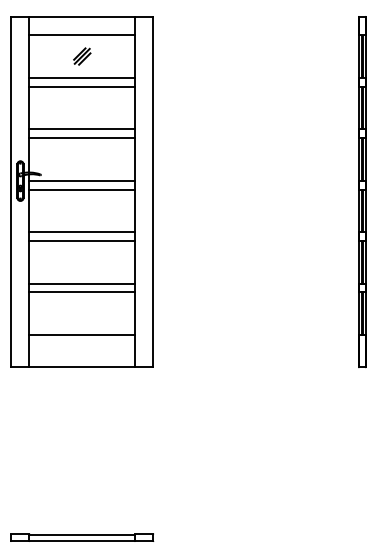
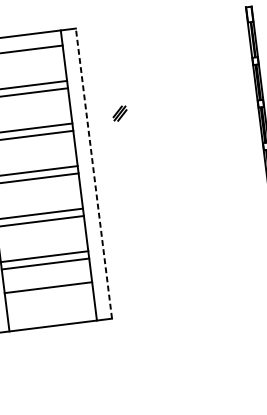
part: (82, 56) -> (120, 113), moved
line: (153, 191) -> (94, 173), solid -> dashed
line: (82, 335) -> (48, 288), moved

